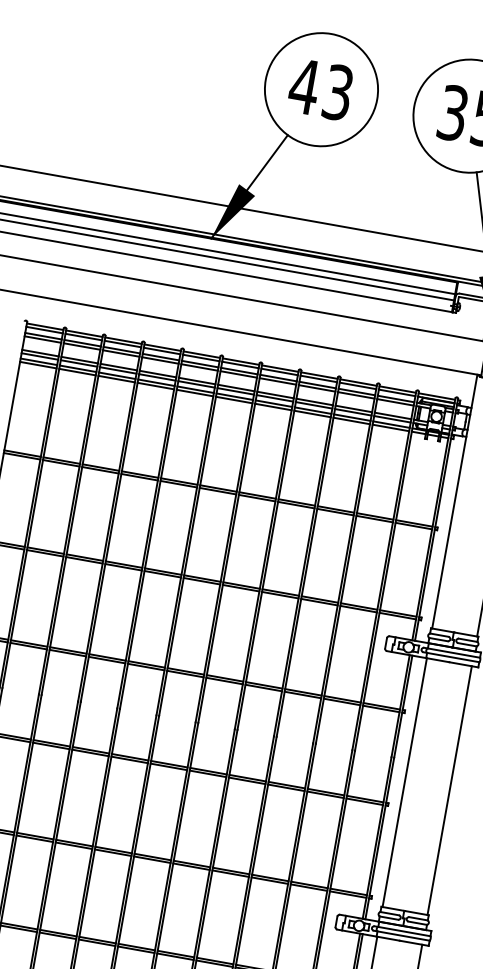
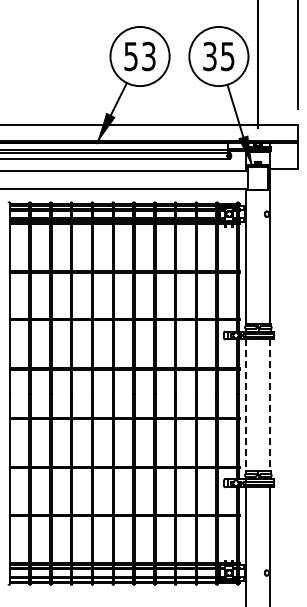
text: (303, 86) -> (130, 56), 43 -> 53
line: (404, 782) -> (246, 405), solid -> dashed
line: (450, 790) -> (270, 405), solid -> dashed

